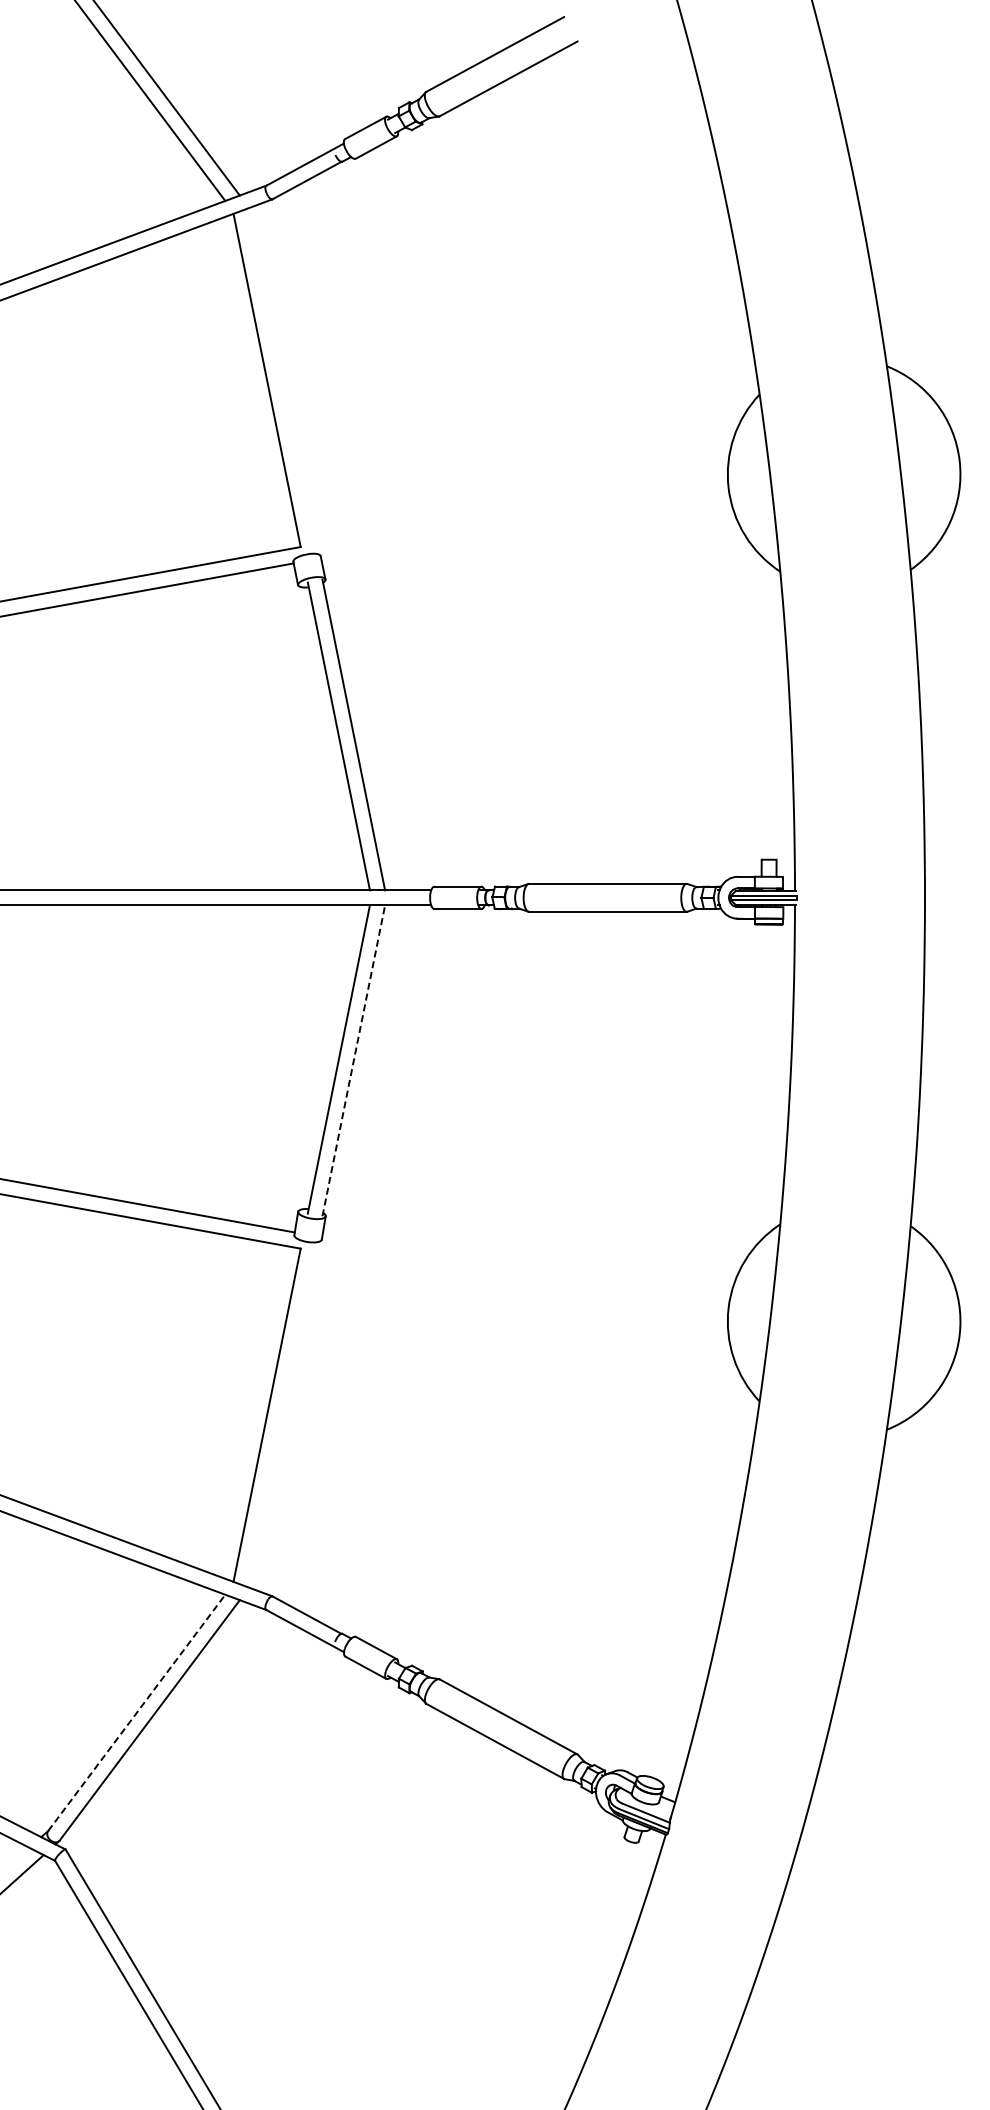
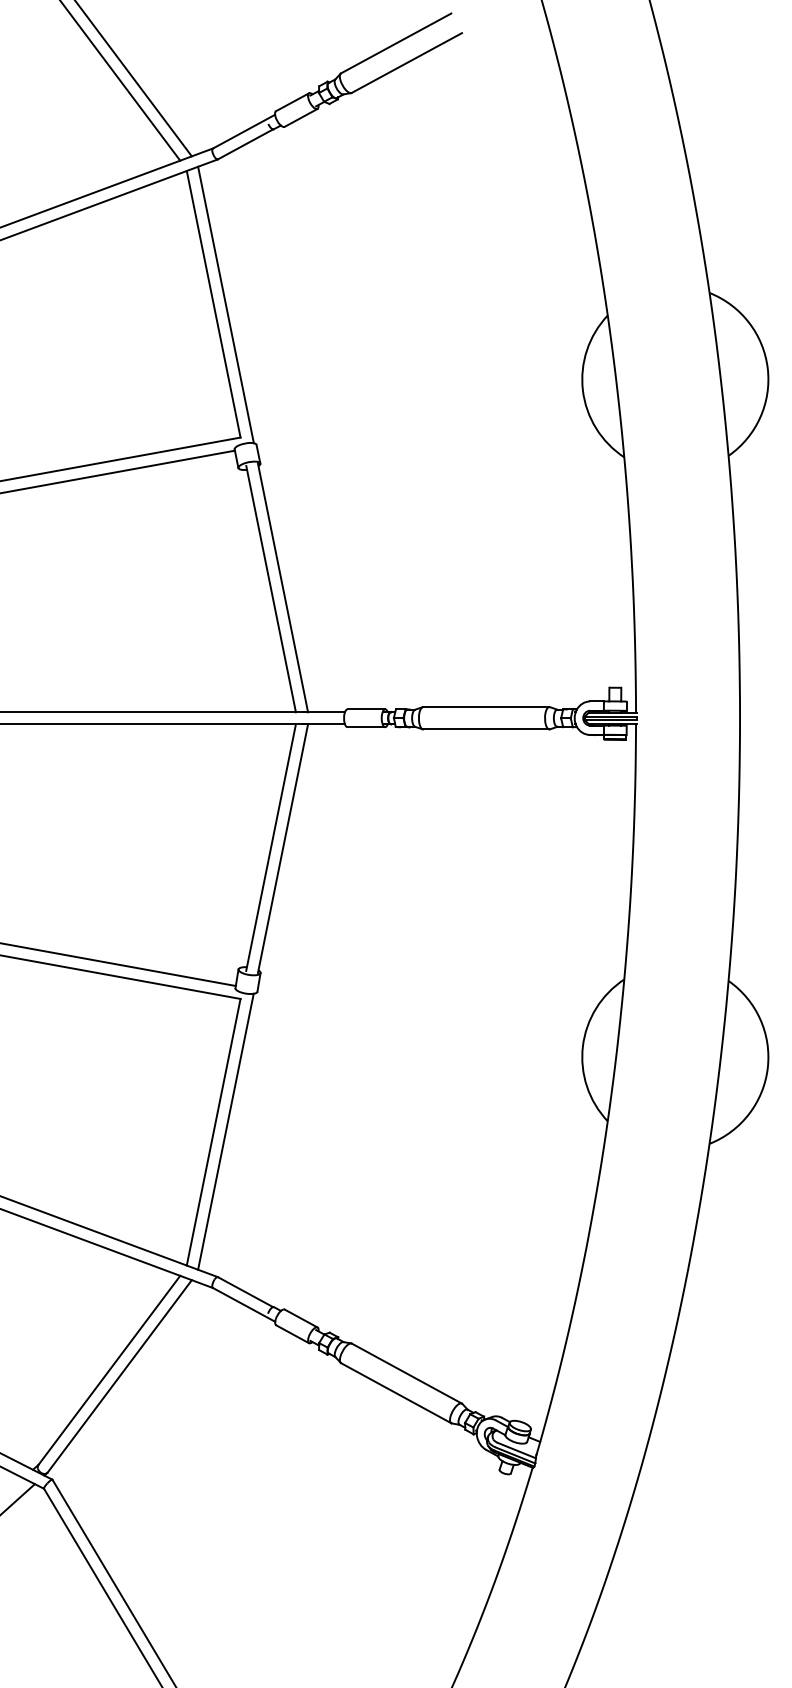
line: (282, 381) -> (225, 305), added
line: (353, 1060) -> (282, 848), dashed -> solid
line: (282, 1414) -> (225, 1131), added
line: (136, 1712) -> (109, 1370), dashed -> solid

